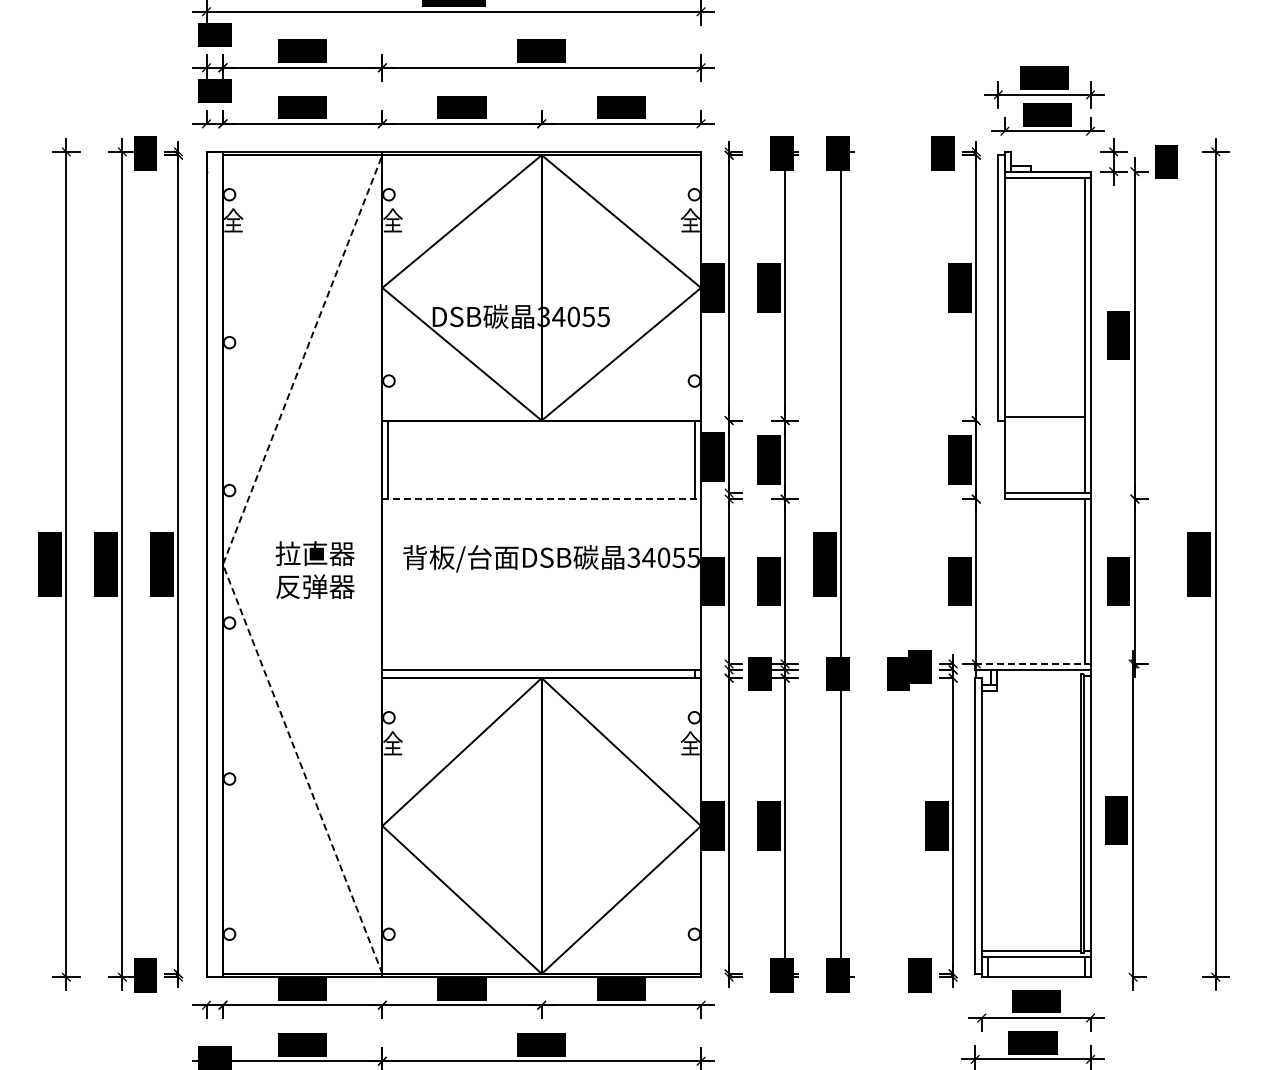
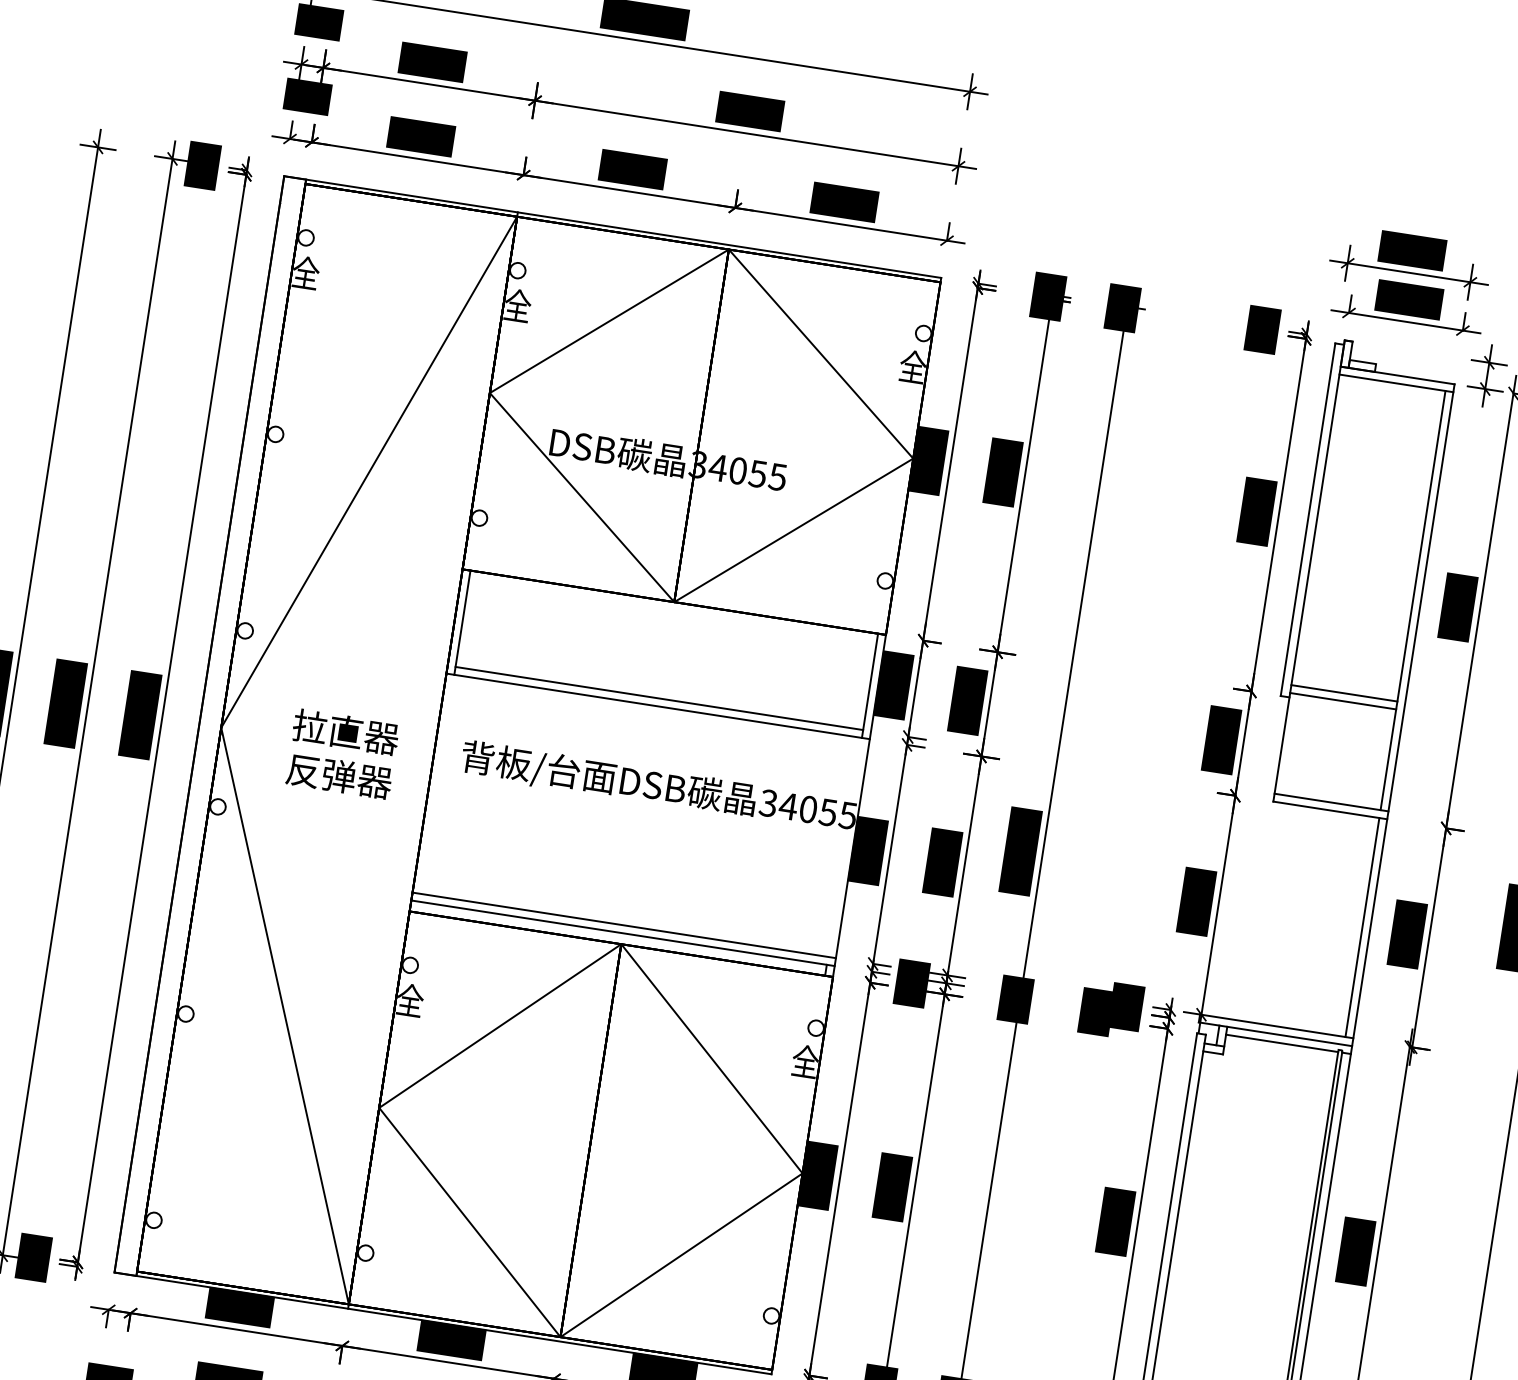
line: (1044, 411) -> (1344, 693), added
line: (541, 493) -> (658, 698), added
line: (542, 499) -> (659, 707), dashed -> solid
line: (222, 564) -> (220, 727), dashed -> solid
line: (541, 663) -> (624, 924), added
line: (1032, 663) -> (1276, 1025), dashed -> solid
line: (1038, 675) -> (1281, 1042), added

